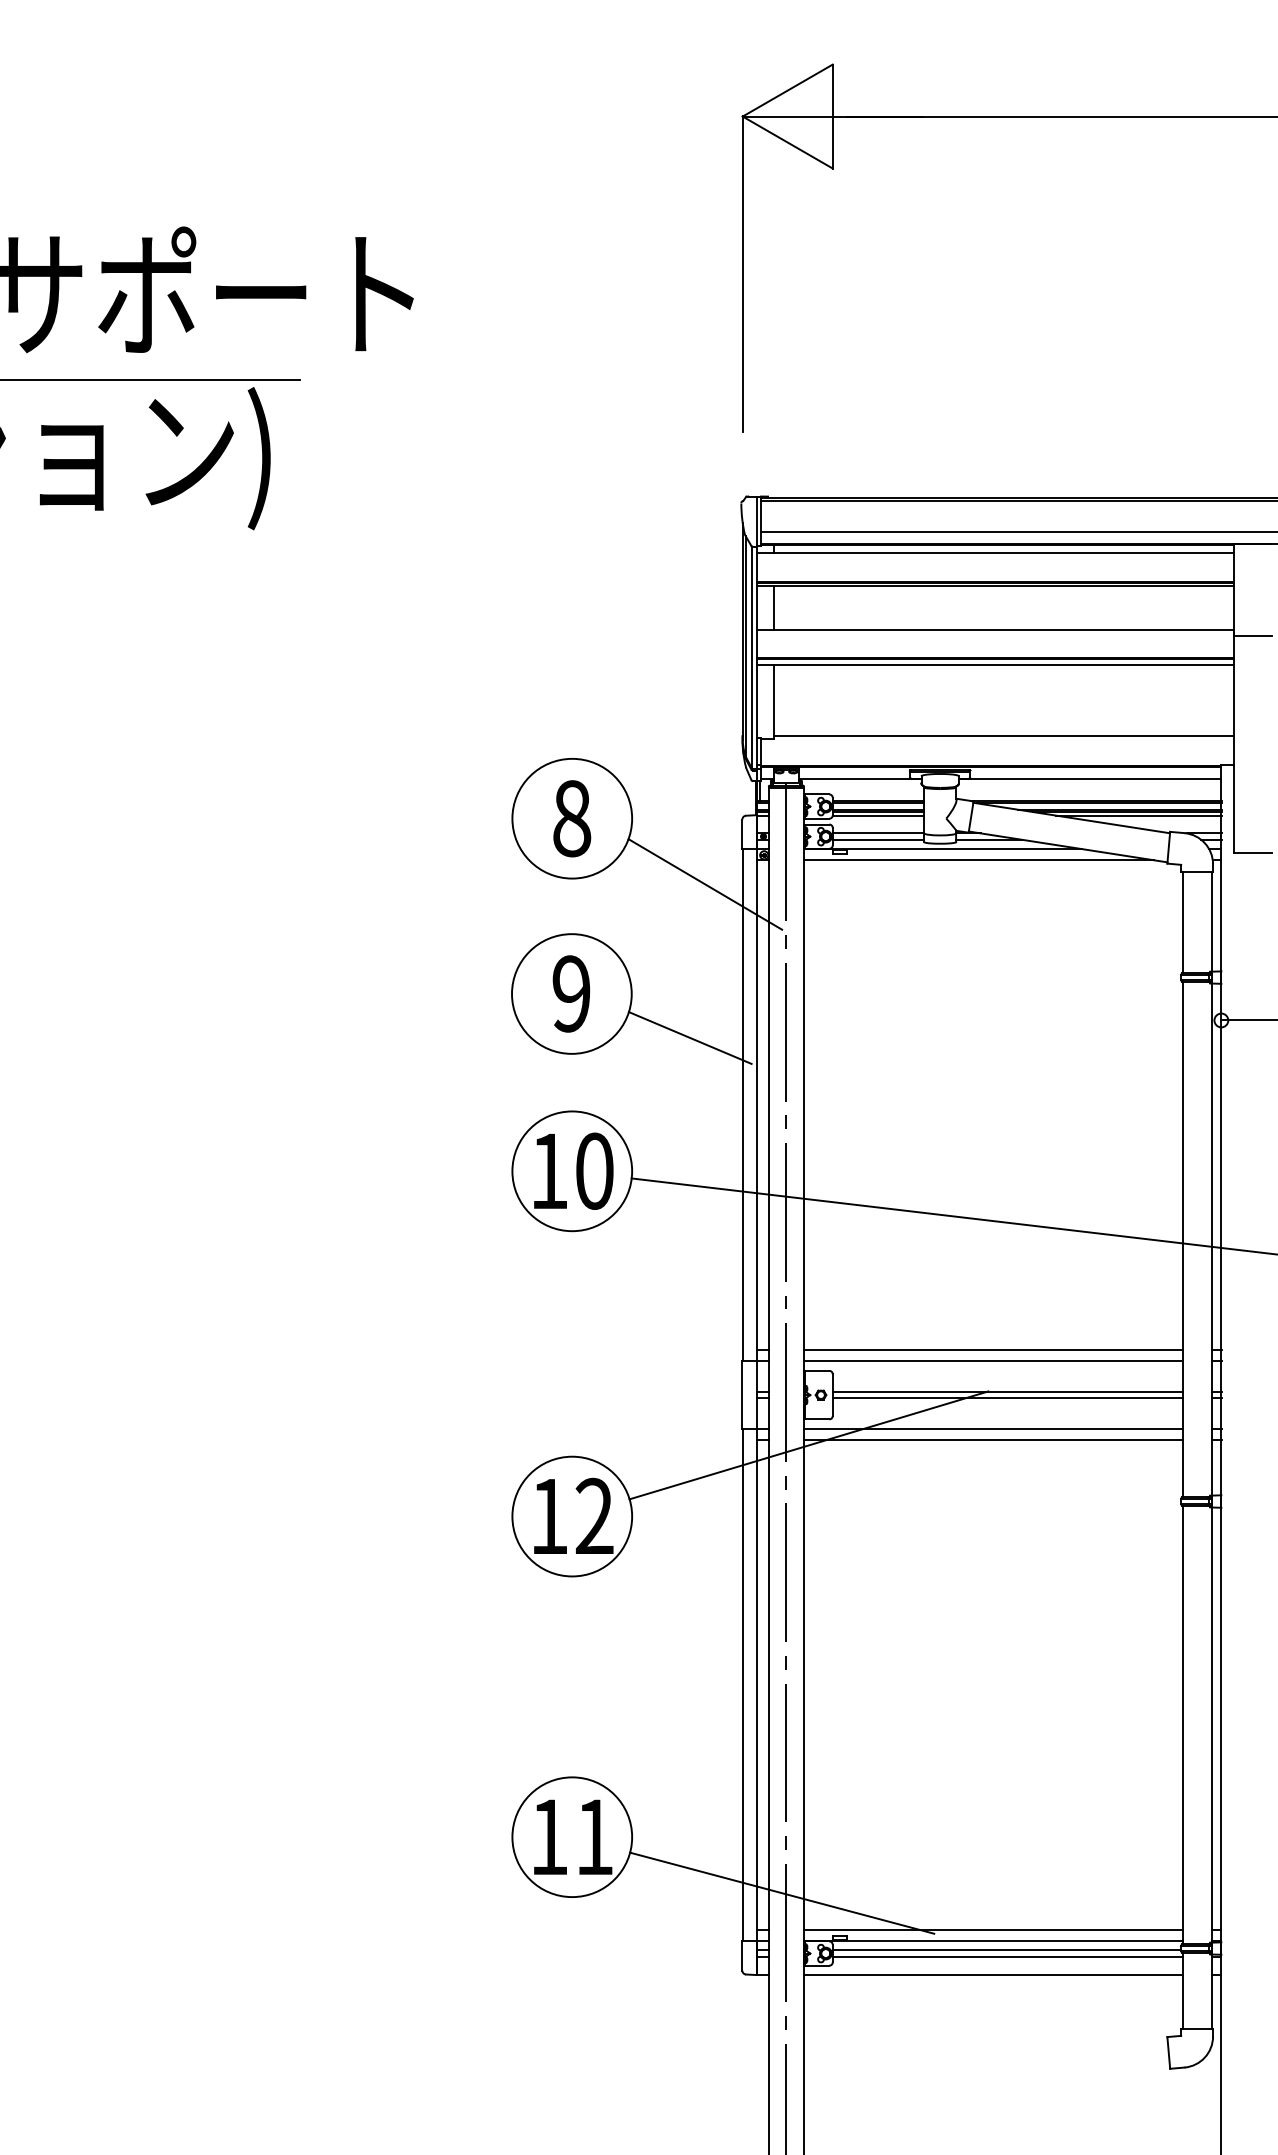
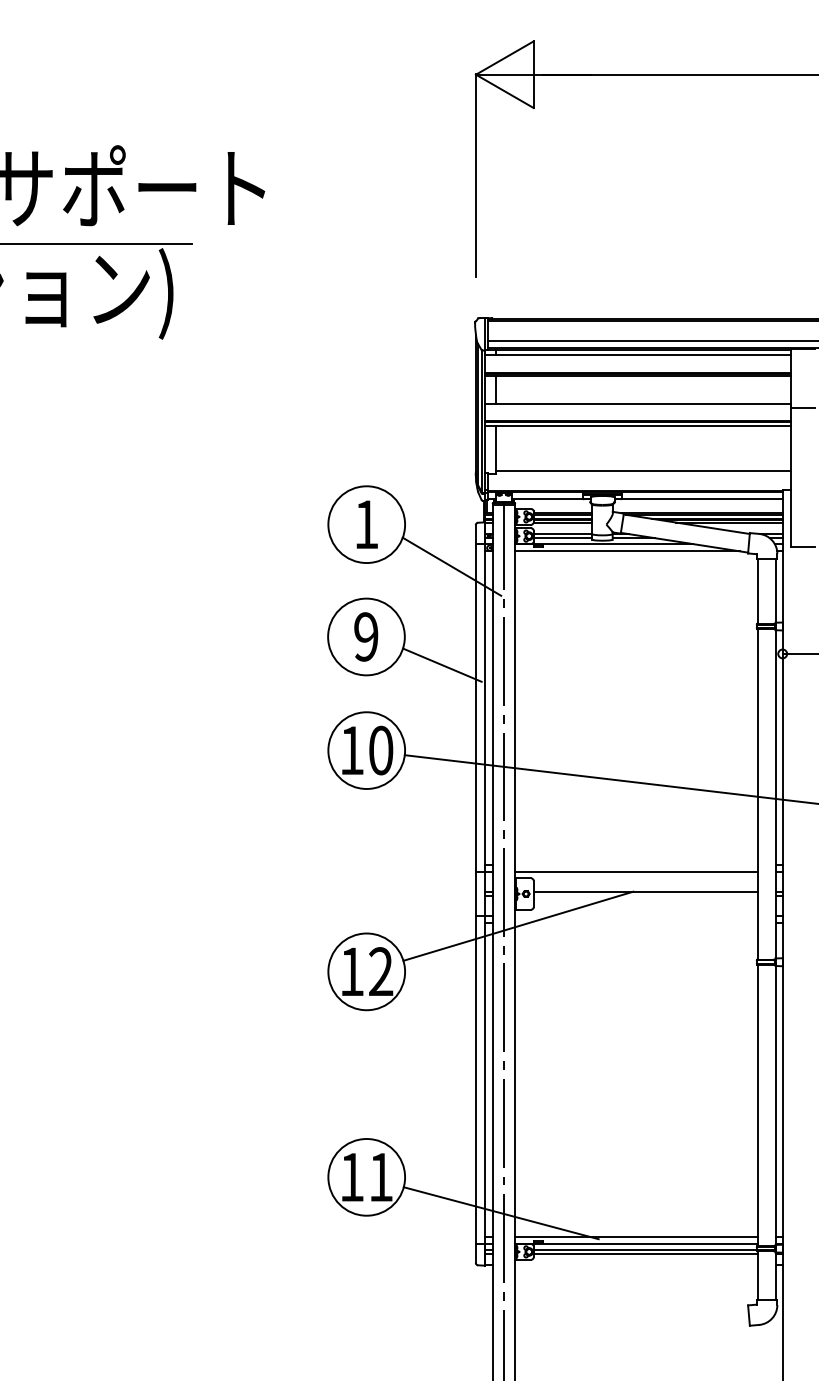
text: (571, 818) -> (366, 524), 8 -> 1
line: (993, 1350) -> (636, 865), removed
line: (1007, 1398) -> (645, 896), removed
line: (993, 1428) -> (636, 915), removed
line: (993, 1439) -> (636, 922), removed
line: (993, 1974) -> (636, 1265), removed

